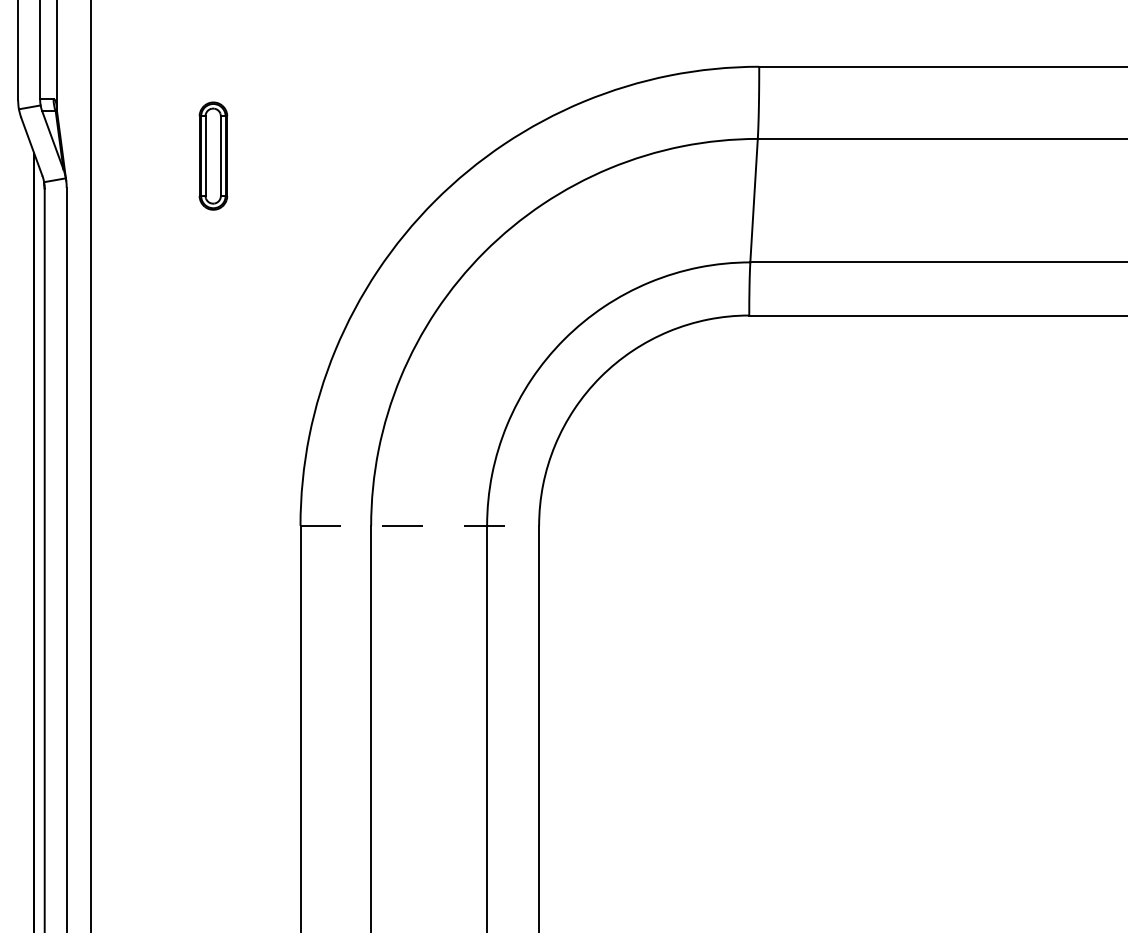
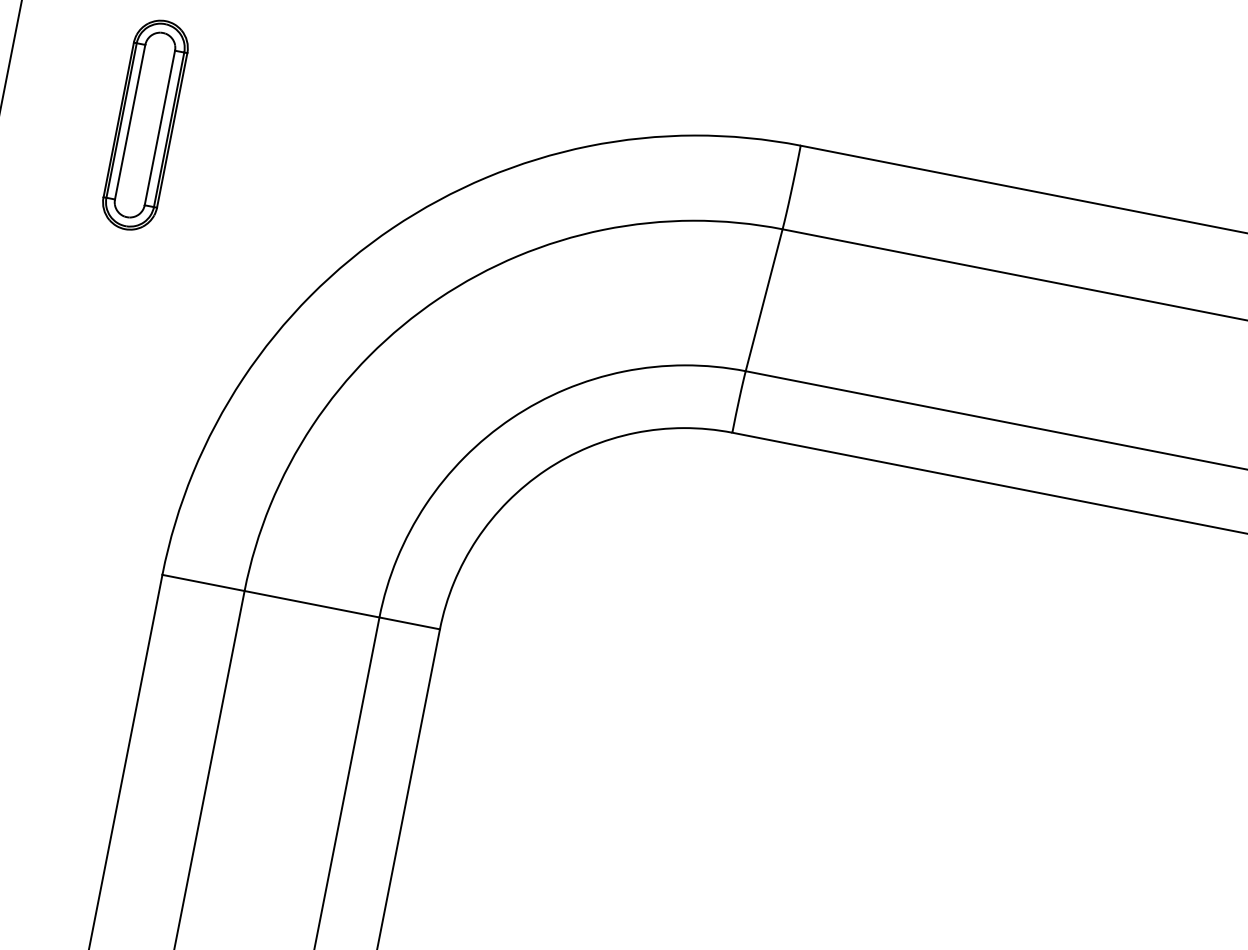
part: (213, 155) -> (145, 124), size x1.67
line: (420, 525) -> (302, 601), dashed -> solid

